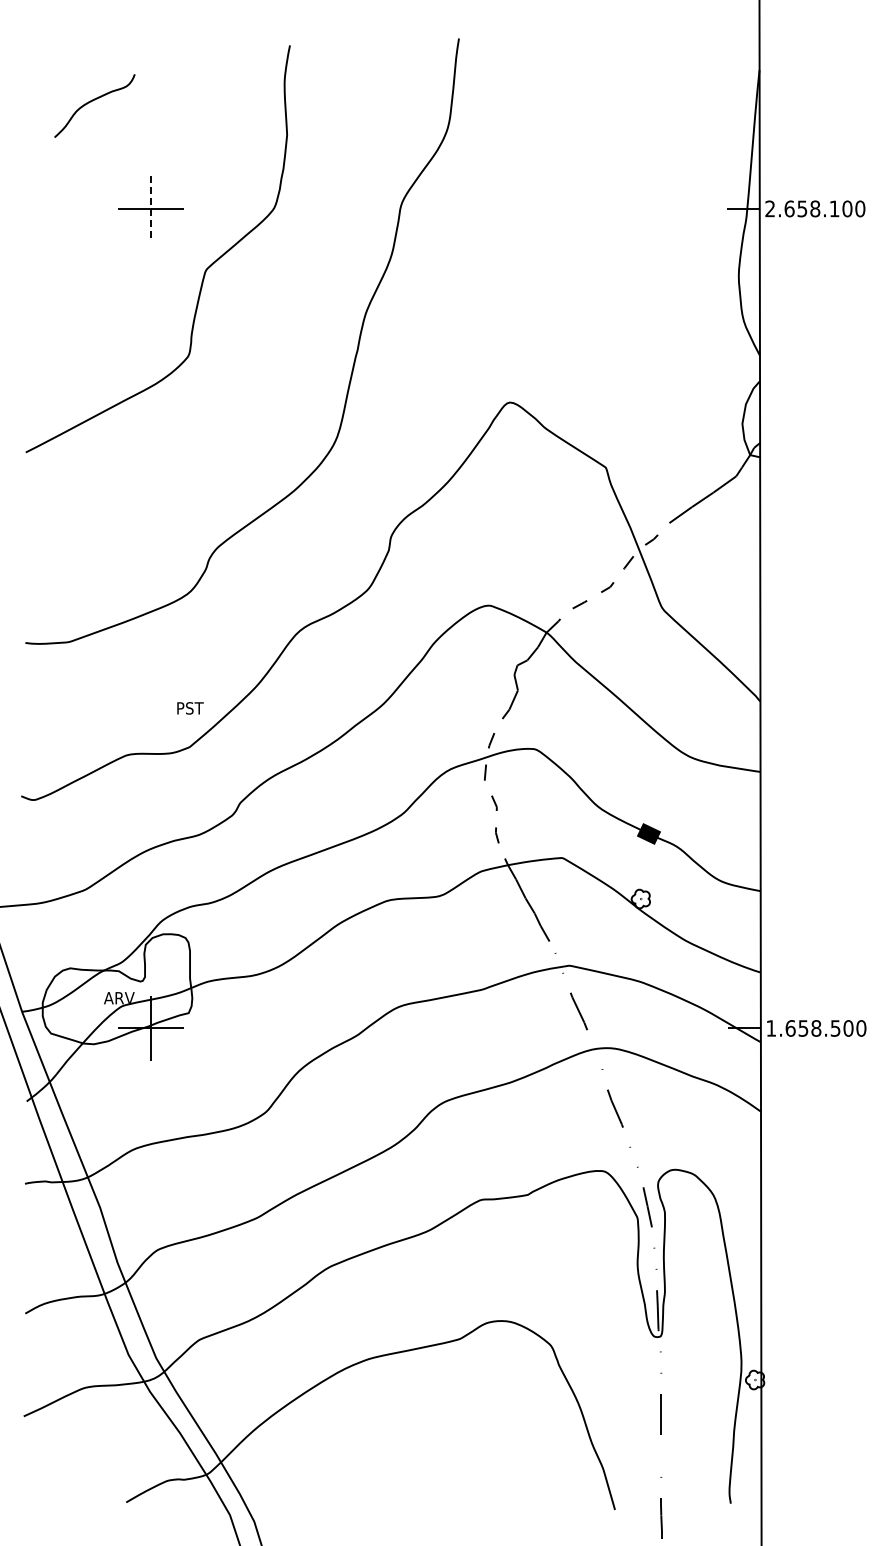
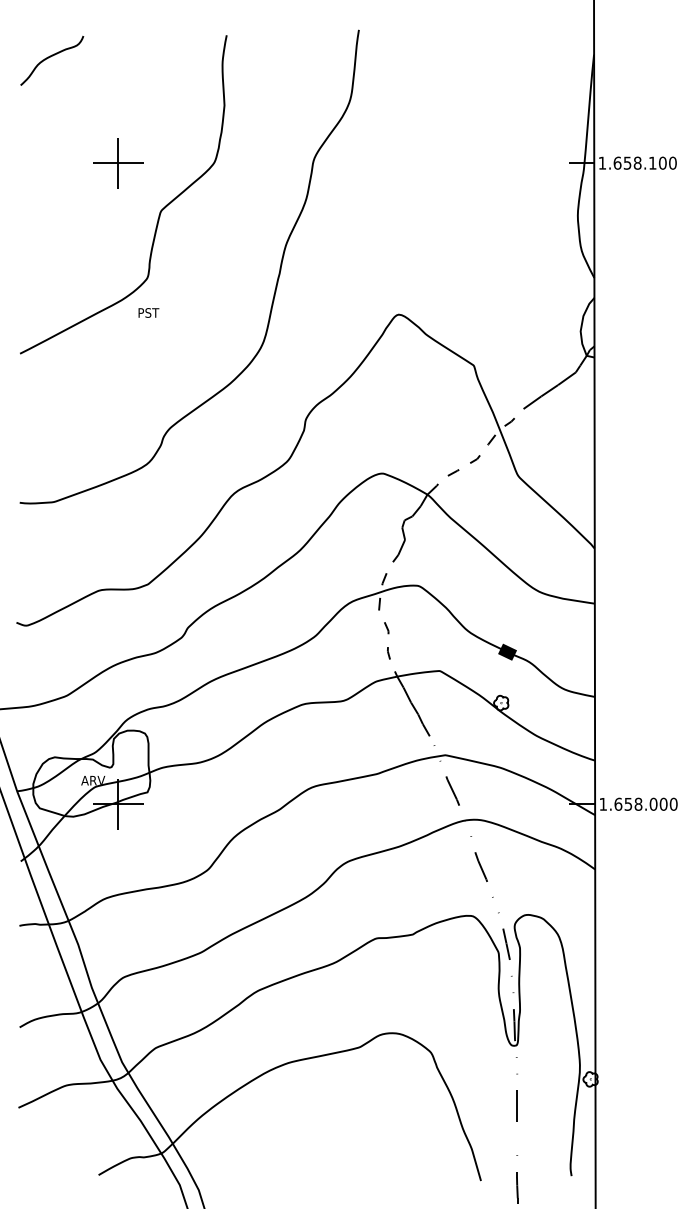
curve: (93, 101) -> (51, 57), moved
line: (151, 208) -> (118, 162), dashed -> solid
text: (769, 208) -> (601, 162), 2.658.100 -> 1.658.100
text: (190, 708) -> (148, 313), moved
text: (835, 1028) -> (653, 804), 1.658.500 -> 1.658.000

